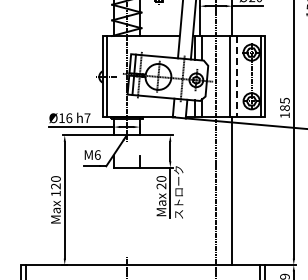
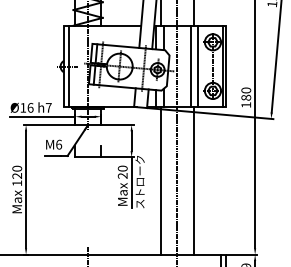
line: (237, 76) -> (198, 66), dashed -> solid
text: (284, 100) -> (245, 90), 185 -> 180
line: (199, 191) -> (160, 181), added

